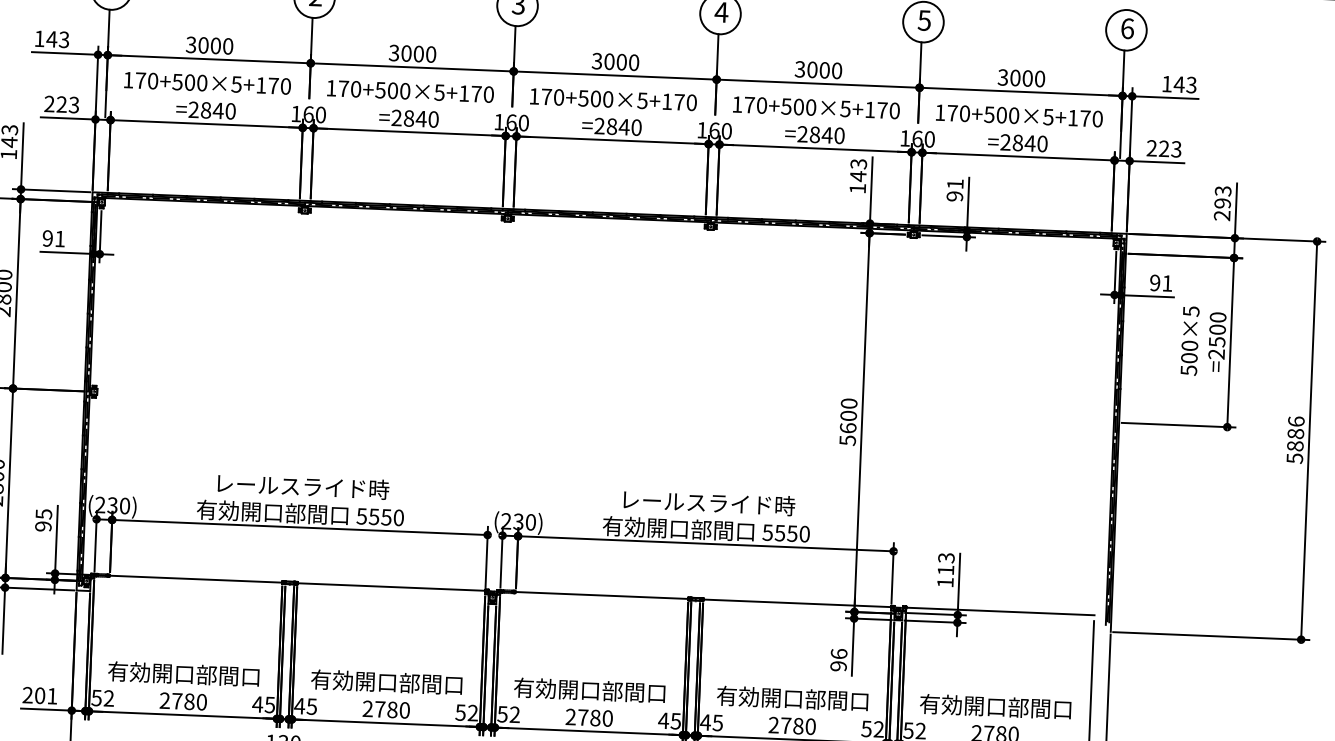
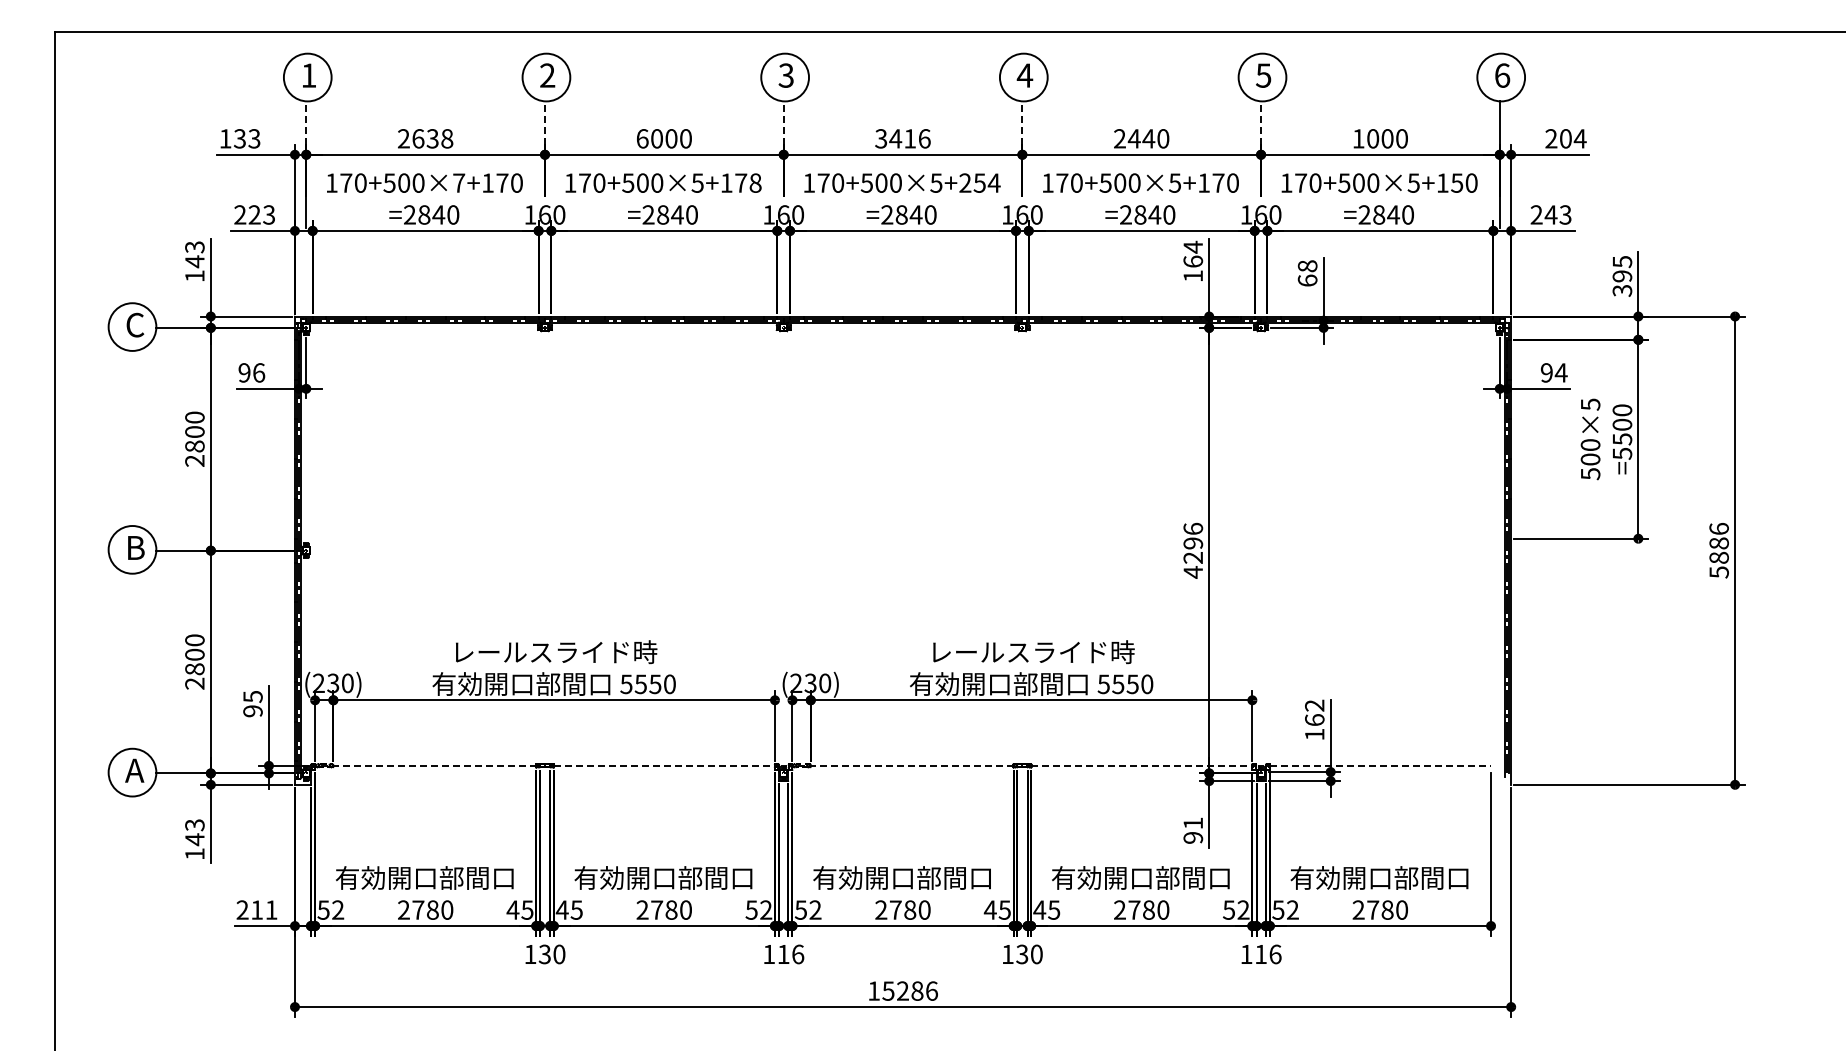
line: (108, 28) -> (306, 123), solid -> dashed
line: (312, 36) -> (545, 123), solid -> dashed
text: (51, 39) -> (239, 138), 143 -> 133
line: (514, 44) -> (783, 123), solid -> dashed
text: (209, 45) -> (425, 138), 3000 -> 2638
text: (394, 52) -> (642, 138), 3000 -> 6000
line: (717, 53) -> (1022, 123), solid -> dashed
text: (621, 61) -> (909, 138), 3000 -> 3416
line: (921, 61) -> (1261, 123), solid -> dashed
text: (812, 69) -> (1134, 138), 3000 -> 2440
text: (1003, 77) -> (1358, 138), 3000 -> 1000
text: (236, 83) -> (458, 182), 170+500×5+170 -> 170+500×7+170
text: (1179, 84) -> (1565, 138), 143 -> 204
text: (488, 94) -> (755, 183), 170+500×5+170 -> 170+500×5+178
text: (679, 101) -> (979, 182), 170+500×5+170 -> 170+500×5+254
text: (1085, 118) -> (1457, 182), 170+500×5+170 -> 170+500×5+150
text: (1163, 148) -> (1550, 214), 223 -> 243
text: (858, 170) -> (1193, 254), 143 -> 164
text: (955, 190) -> (1307, 273), 91 -> 68
text: (1222, 203) -> (1622, 276), 293 -> 395
text: (60, 238) -> (259, 372), 91 -> 96
text: (1166, 283) -> (1560, 372), 91 -> 94
text: (1216, 354) -> (1622, 453), =2500 -> =5500
text: (848, 421) -> (1193, 550), 5600 -> 4296
text: (945, 563) -> (1314, 712), 113 -> 162
line: (188, 578) -> (425, 765), solid -> dashed
line: (391, 586) -> (664, 765), solid -> dashed
line: (594, 594) -> (903, 765), solid -> dashed
line: (797, 603) -> (1141, 765), solid -> dashed
line: (1000, 611) -> (1380, 765), solid -> dashed
text: (839, 654) -> (1193, 823), 96 -> 91
text: (40, 695) -> (257, 909), 201 -> 211

